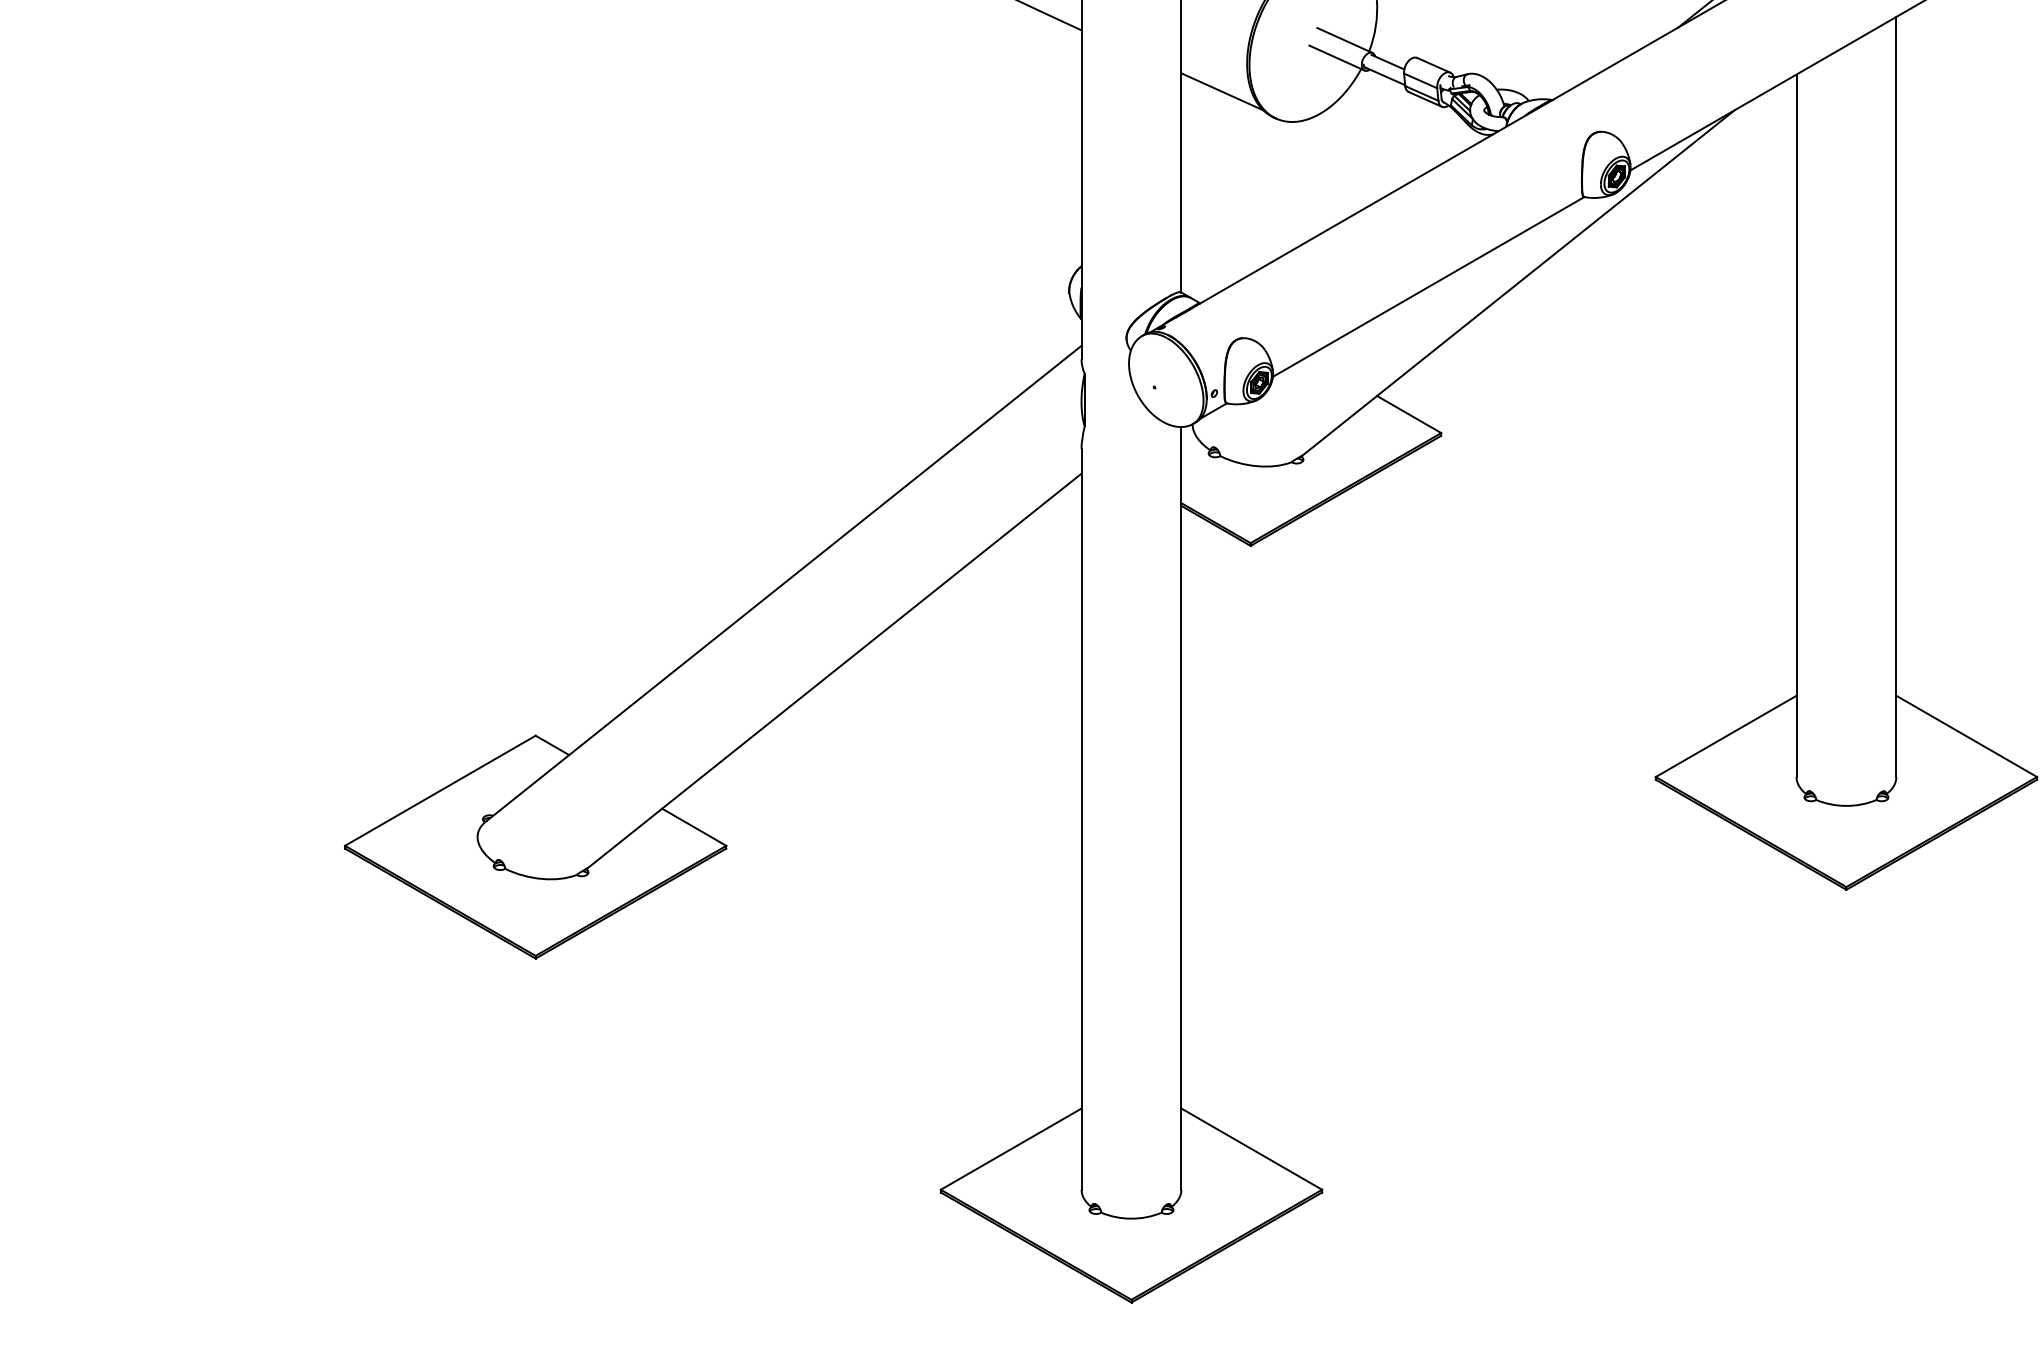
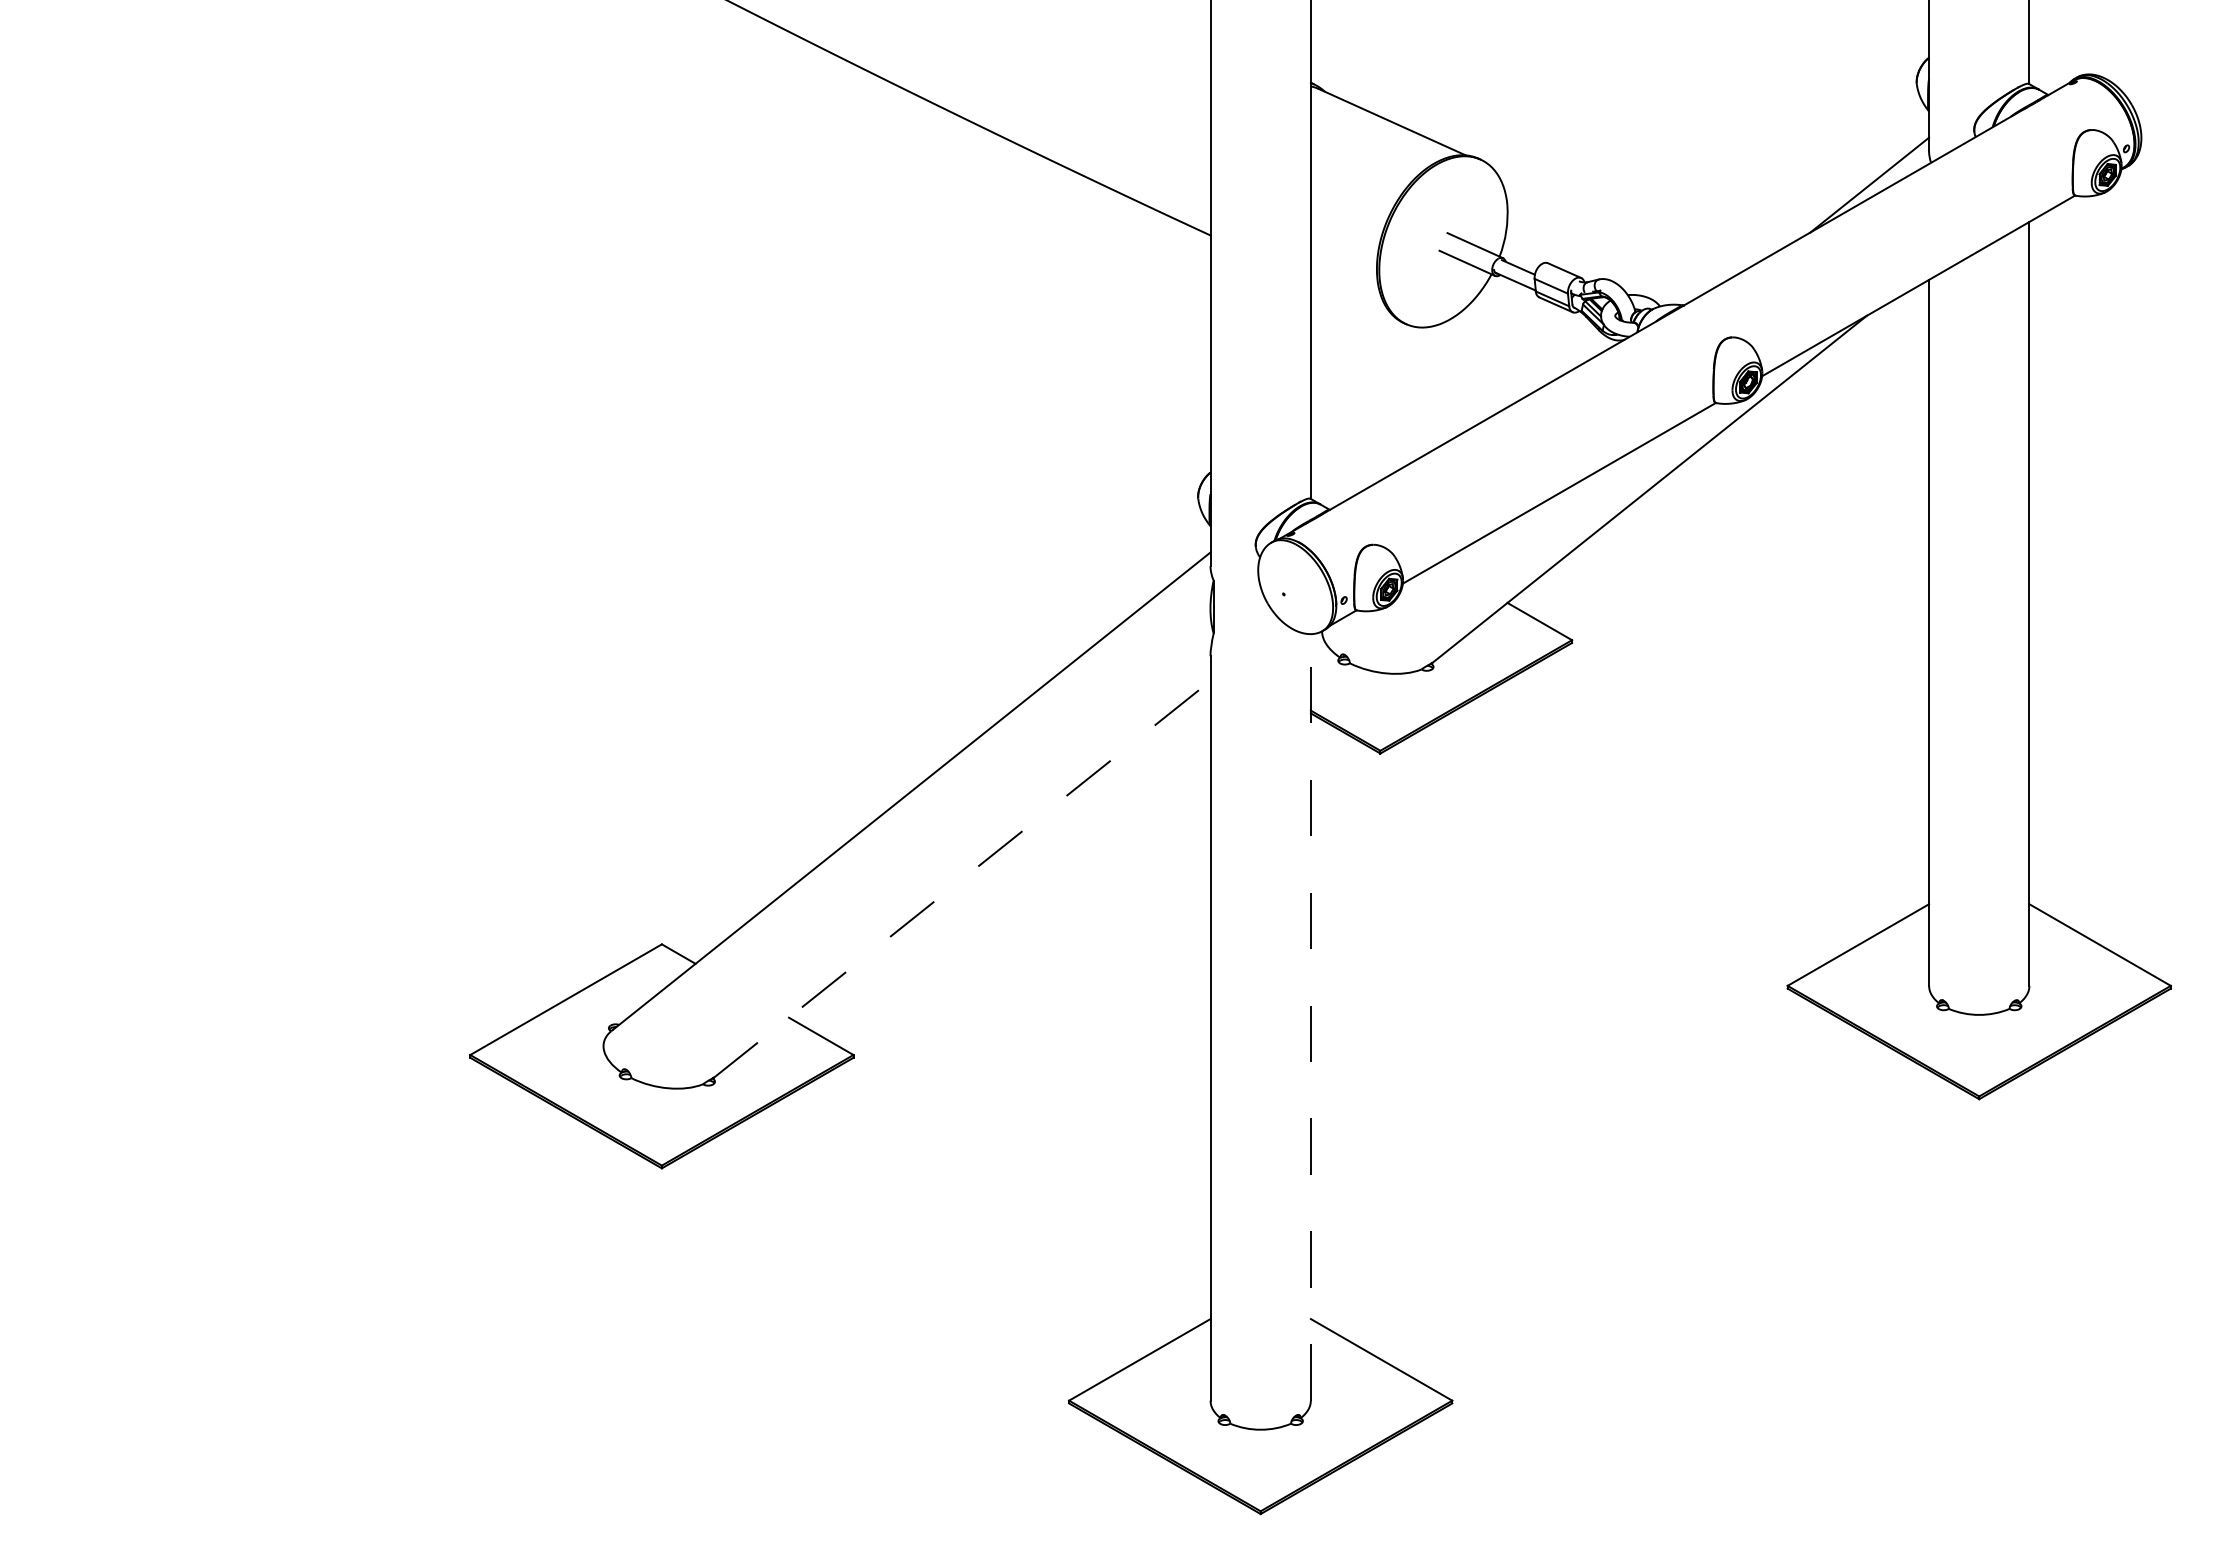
line: (1221, 91) -> (1351, 296), removed
line: (834, 671) -> (962, 879), solid -> dashed
line: (1181, 807) -> (1310, 1016), solid -> dashed

